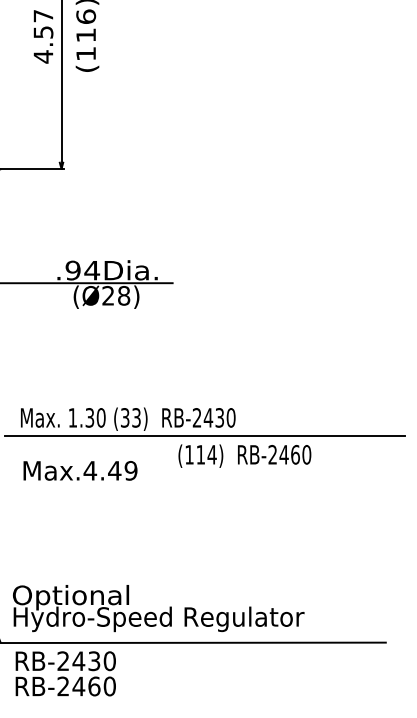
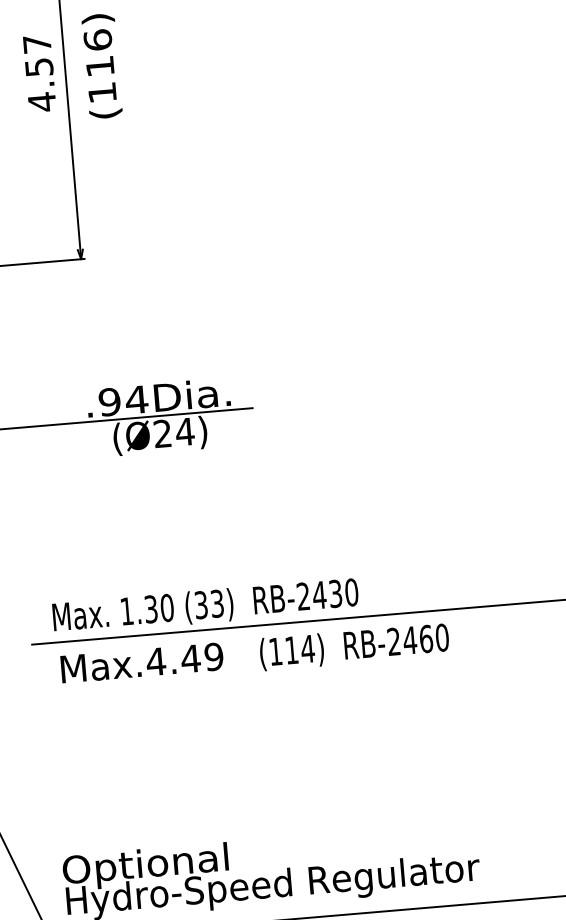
text: (123, 295) -> (184, 431), (Ø28) -> (Ø24)
text: (244, 455) -> (353, 646), moved
text: (80, 470) -> (142, 662), moved

